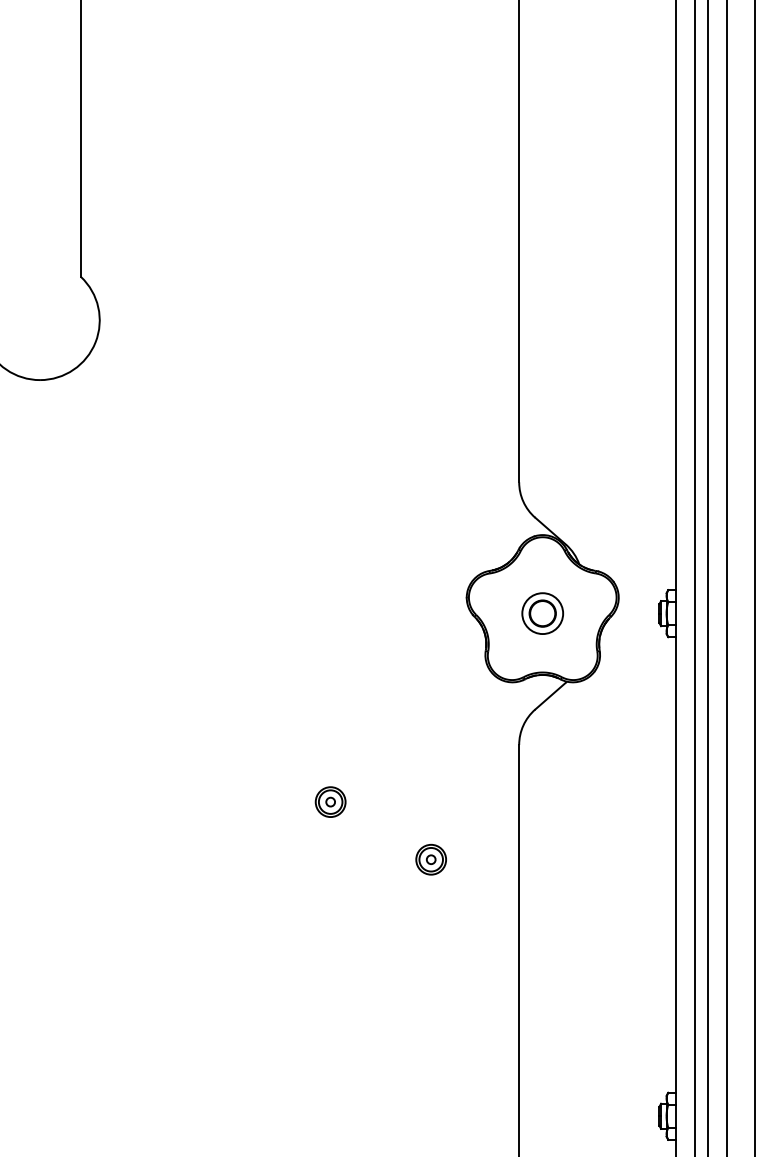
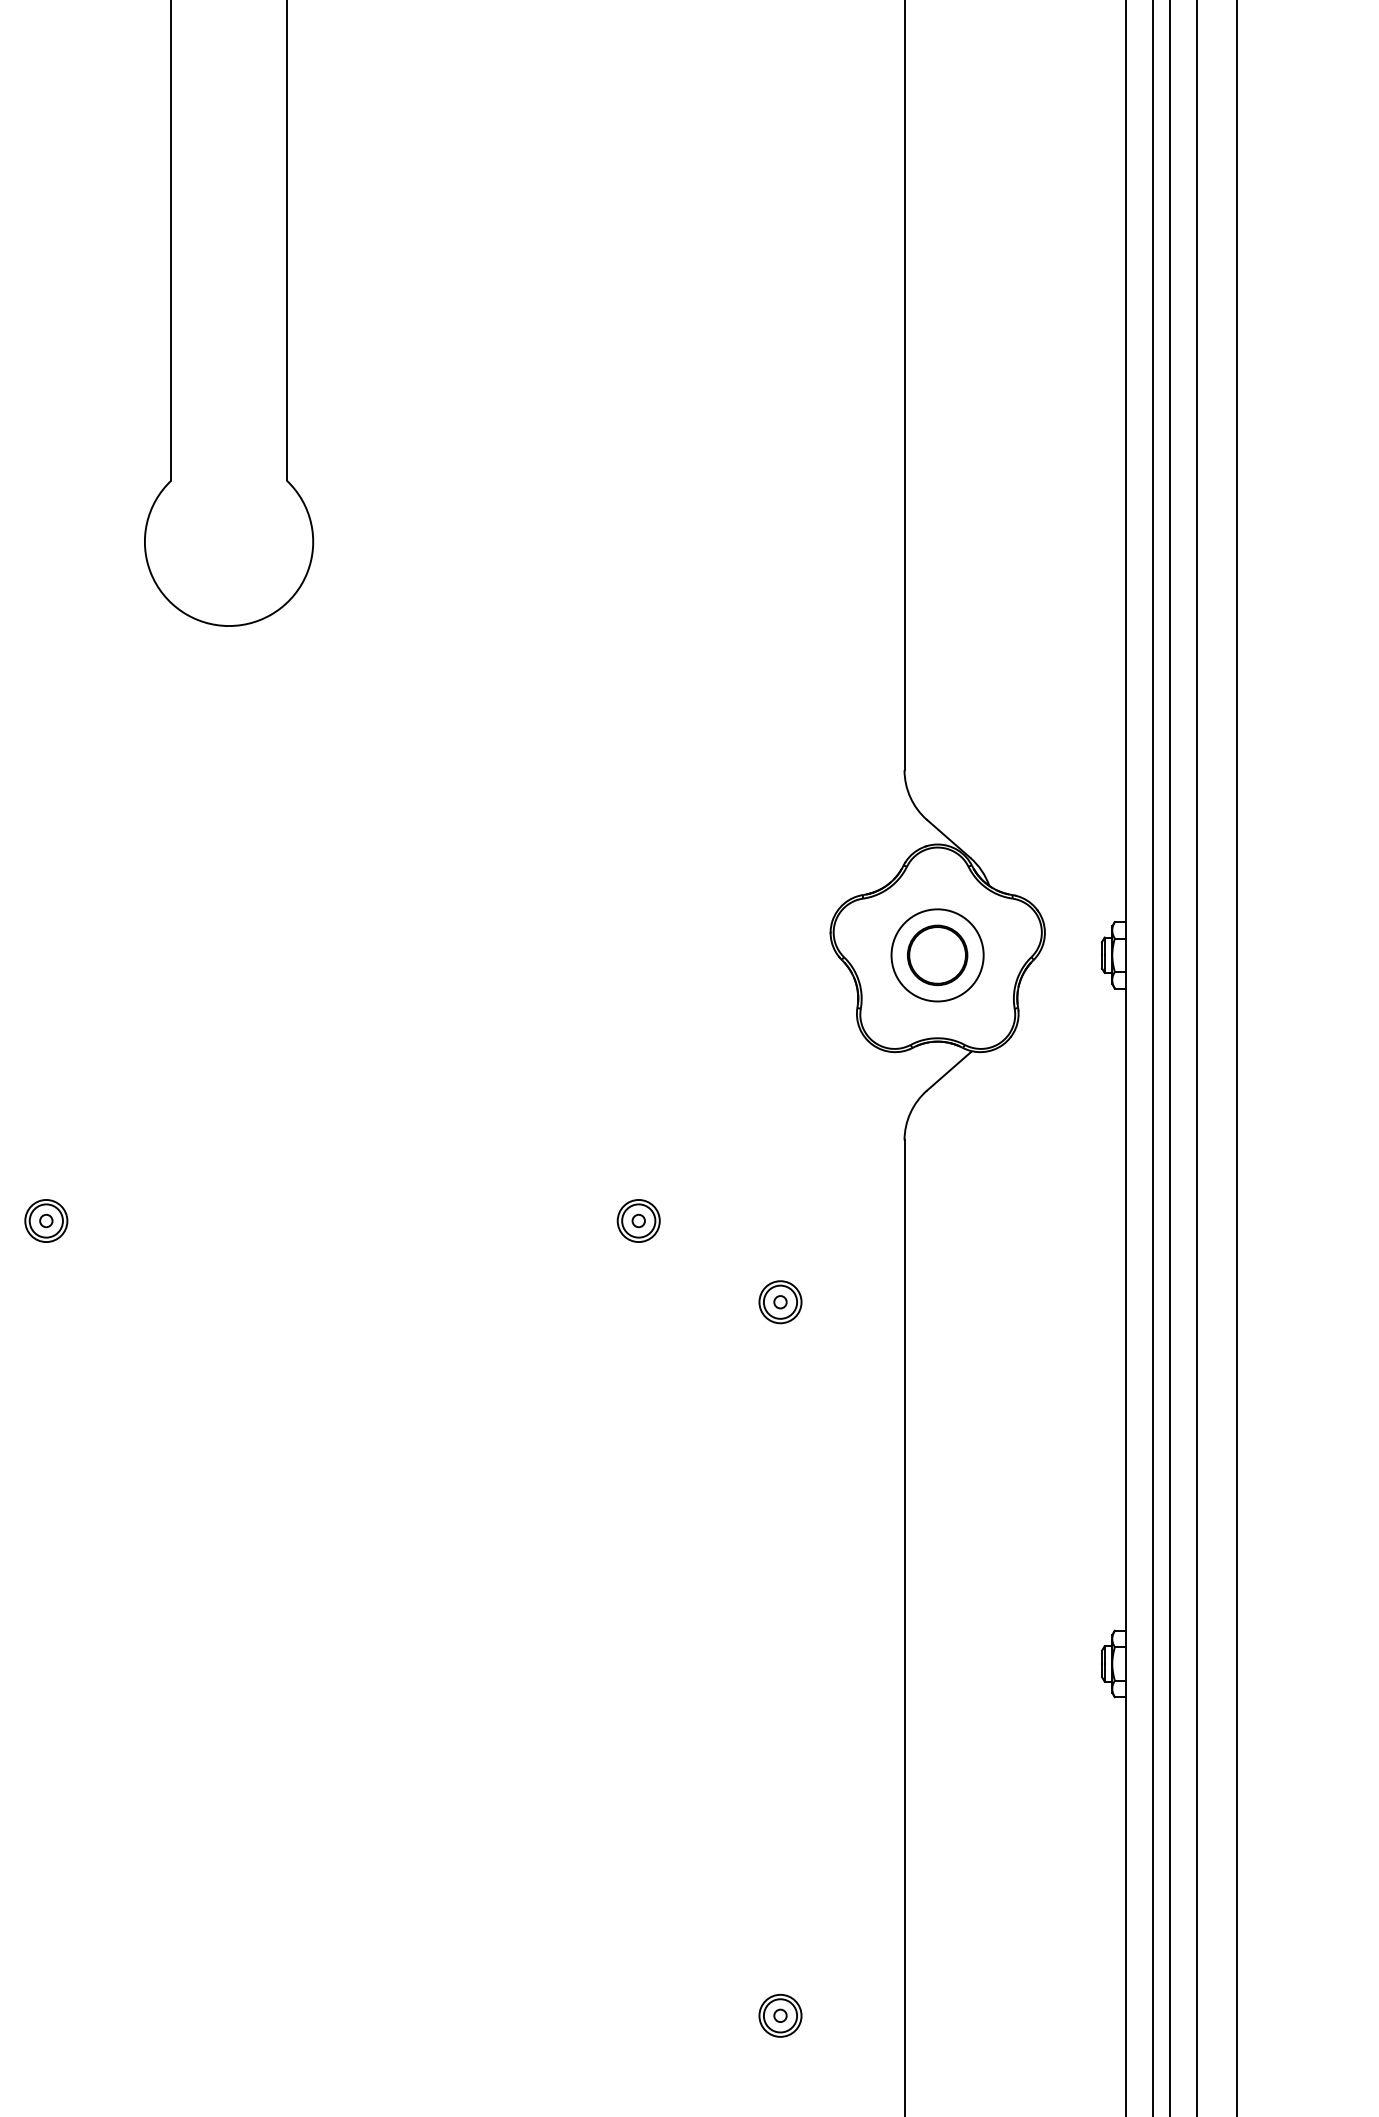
part: (542, 613) -> (937, 954), size x1.6

